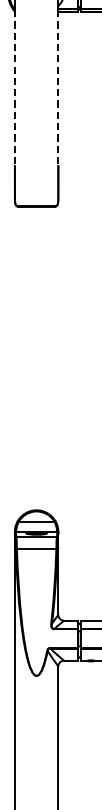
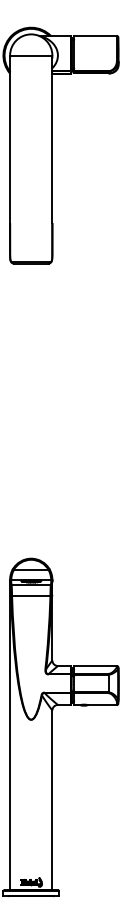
line: (15, 87) -> (10, 147), dashed -> solid
line: (58, 87) -> (52, 147), dashed -> solid

